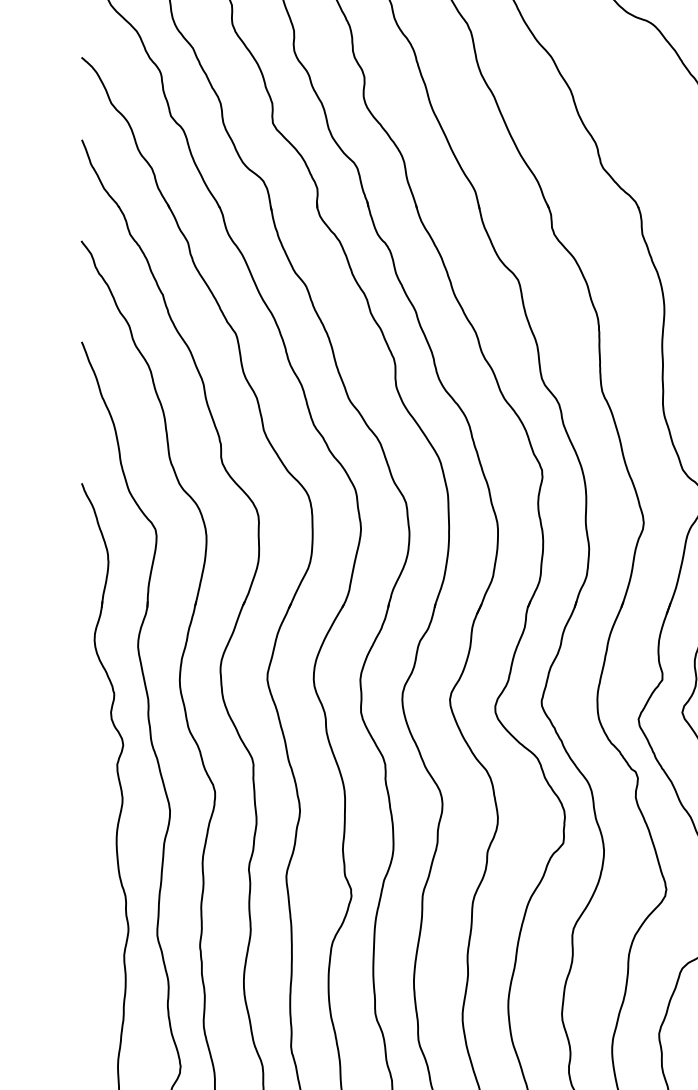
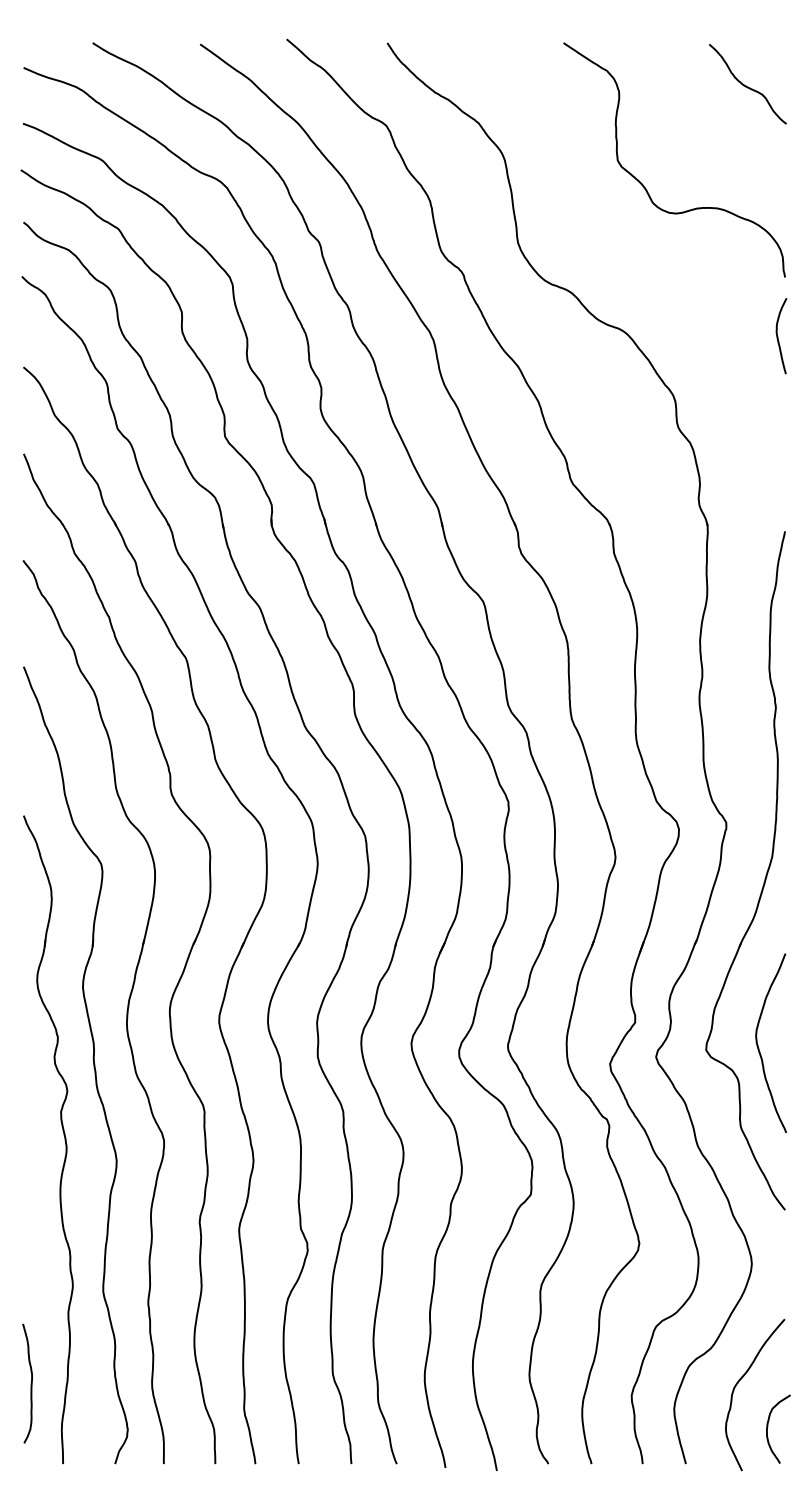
curve: (88, 1022) -> (30, 1383), added

